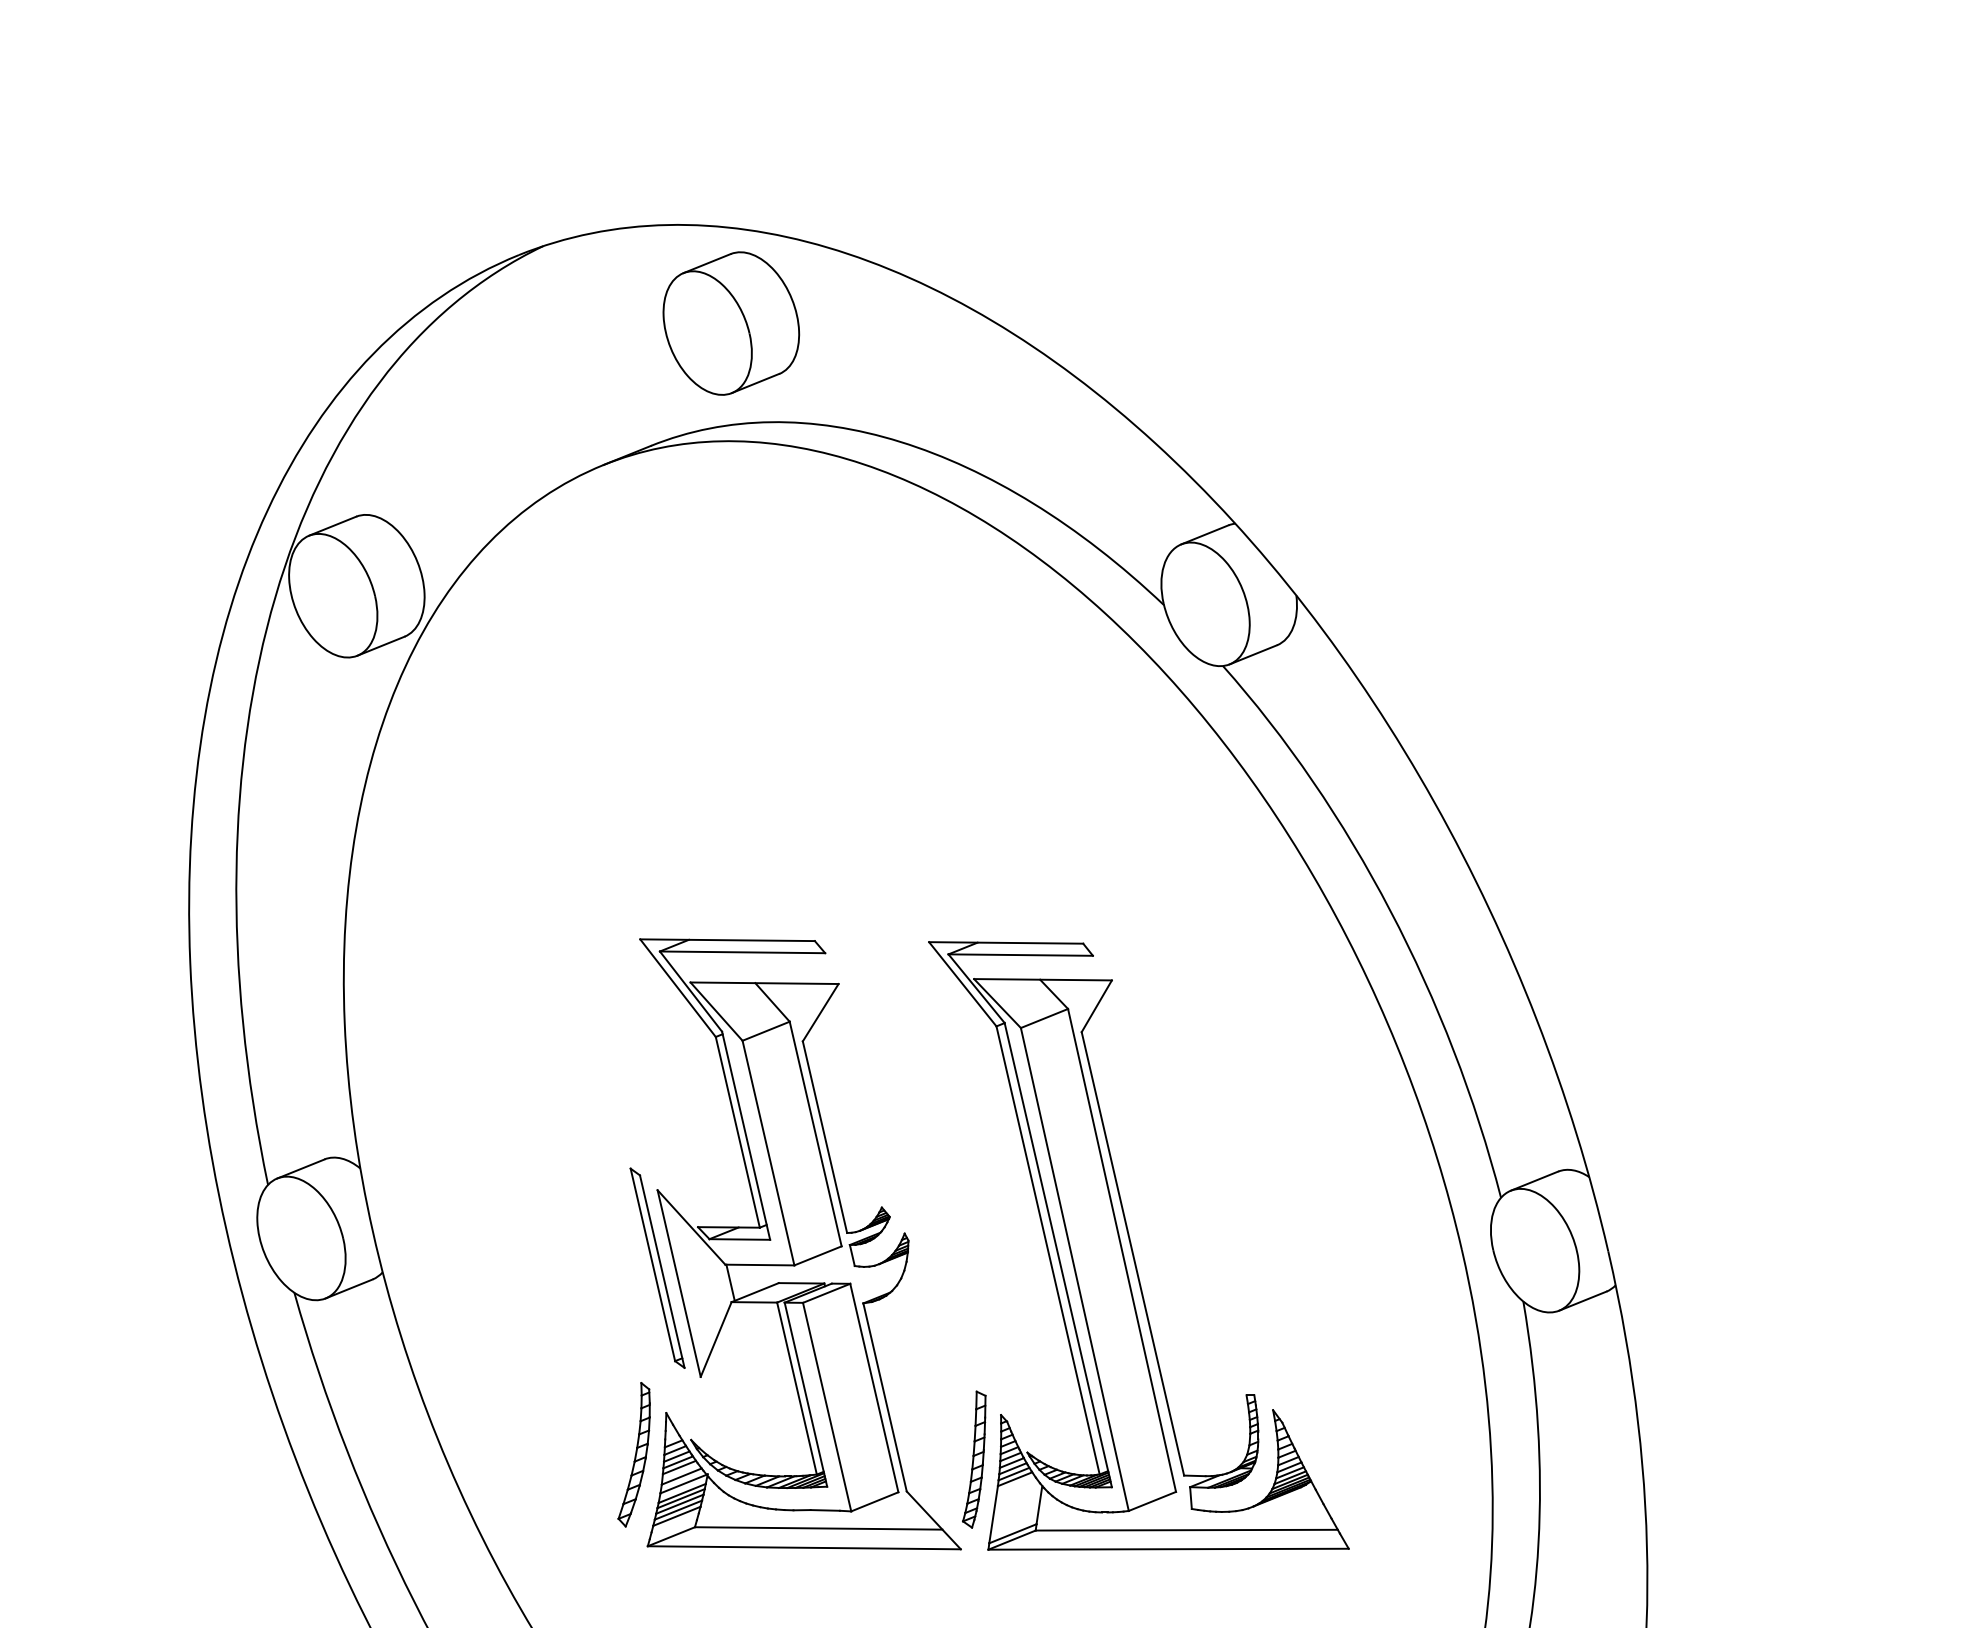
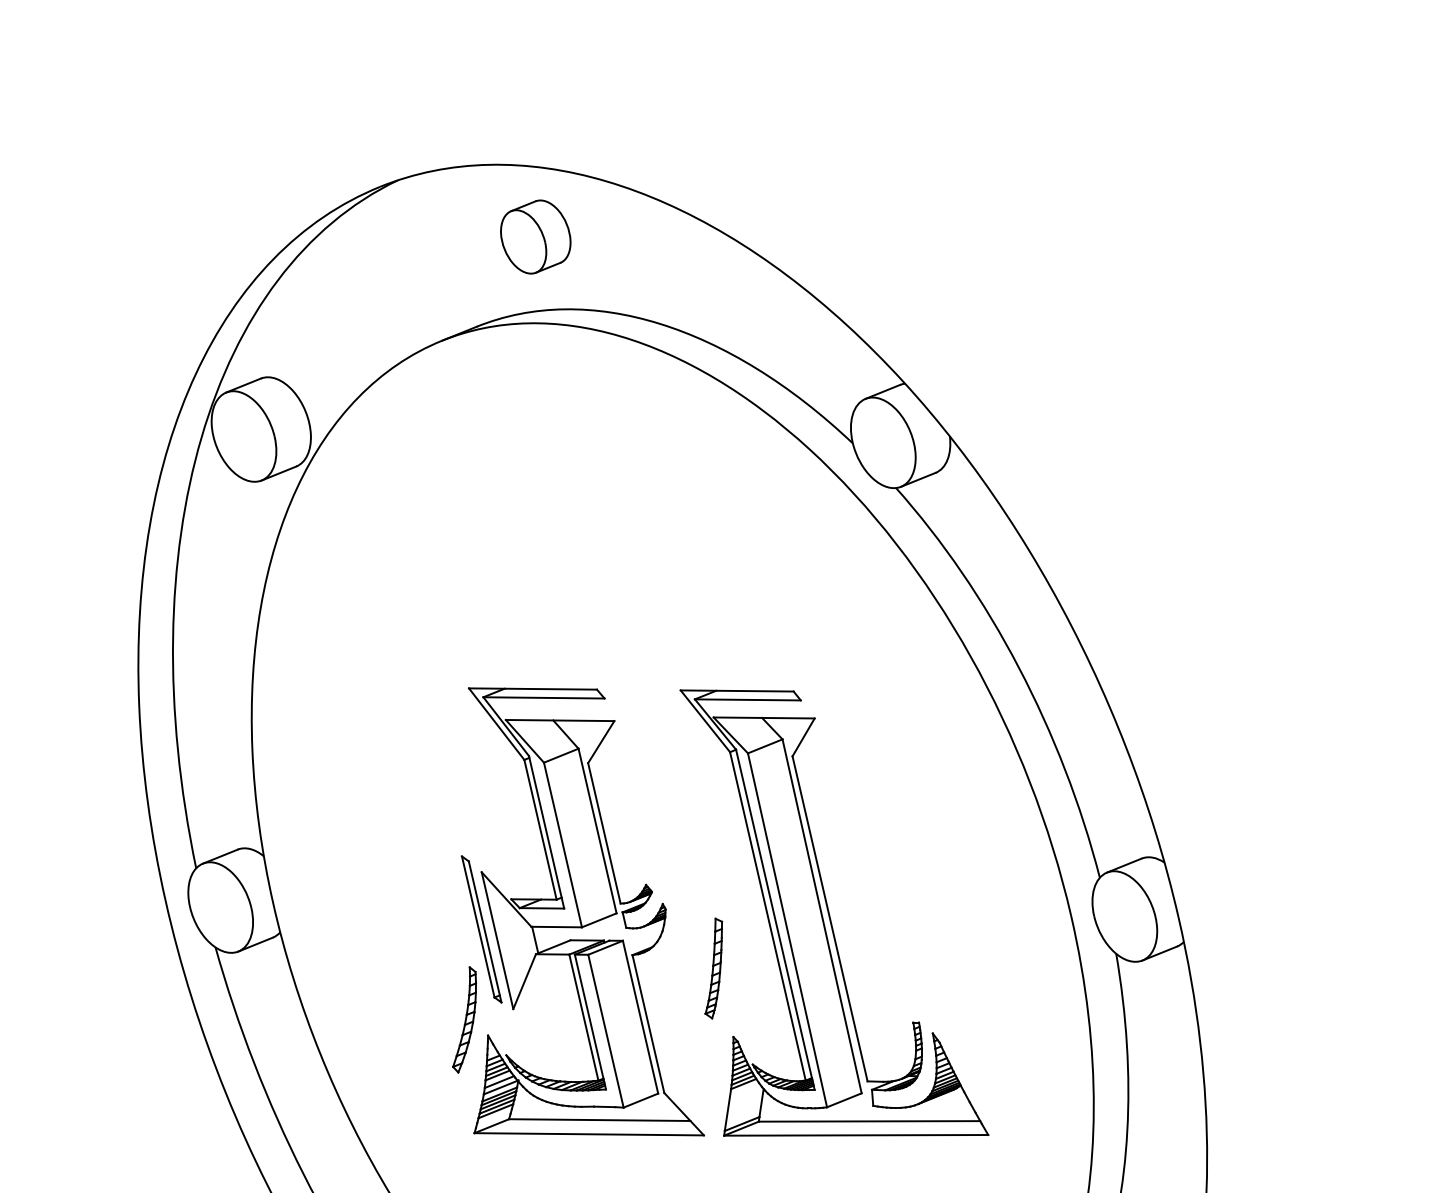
part: (731, 323) -> (535, 237), size x0.7
part: (633, 1454) -> (464, 1019), moved
part: (974, 1459) -> (713, 968), moved

